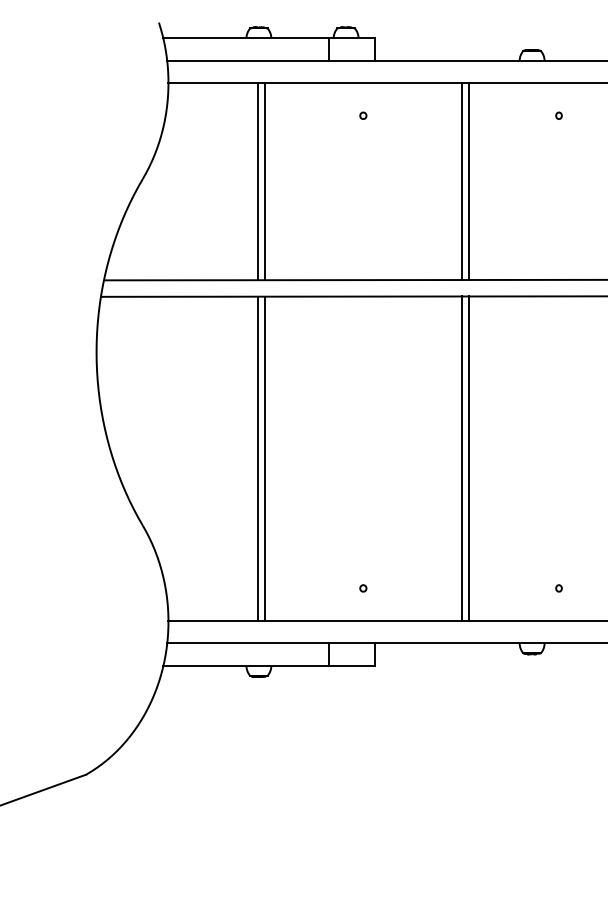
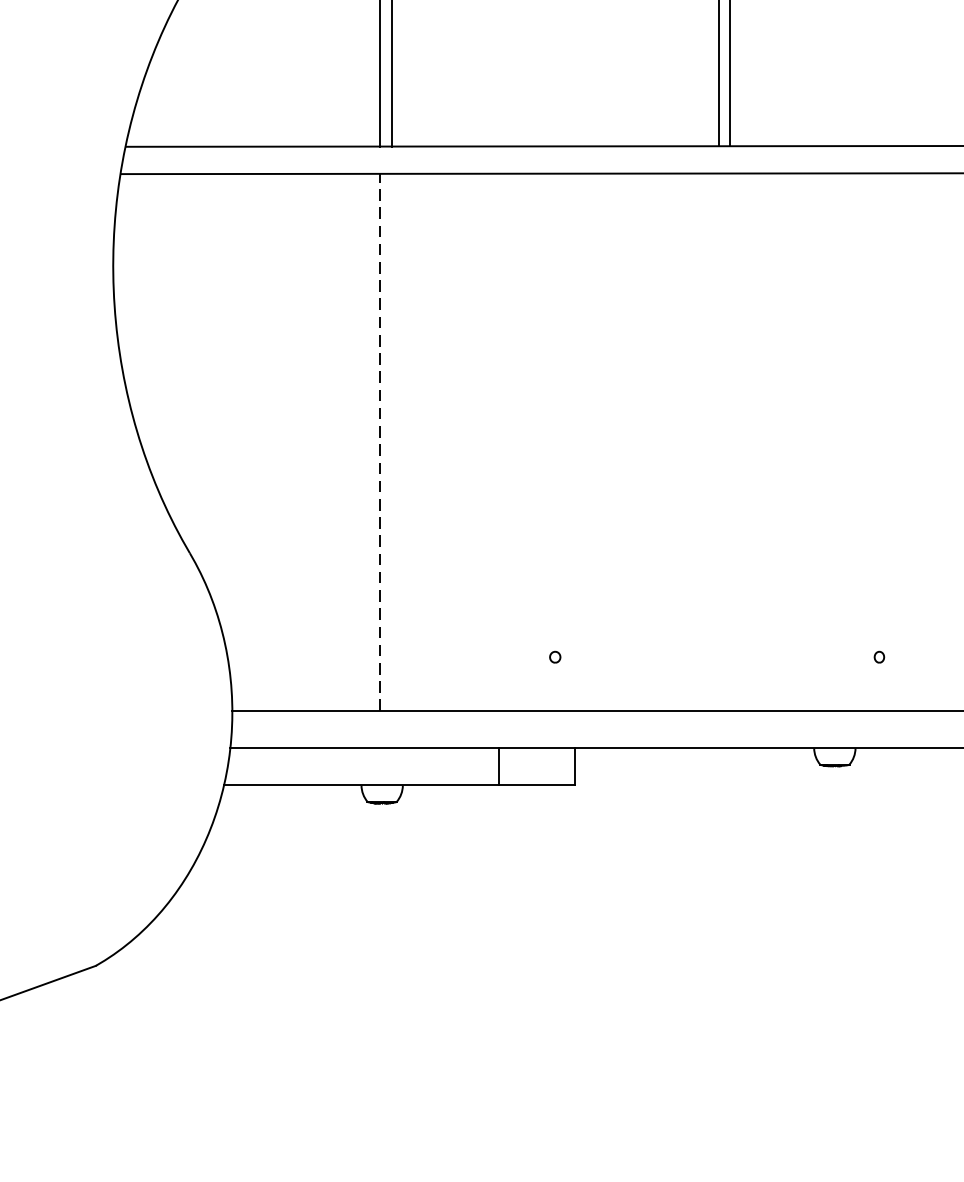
line: (257, 458) -> (379, 441), solid -> dashed
line: (264, 458) -> (391, 441), removed
line: (461, 458) -> (717, 441), removed
line: (468, 458) -> (729, 441), removed

